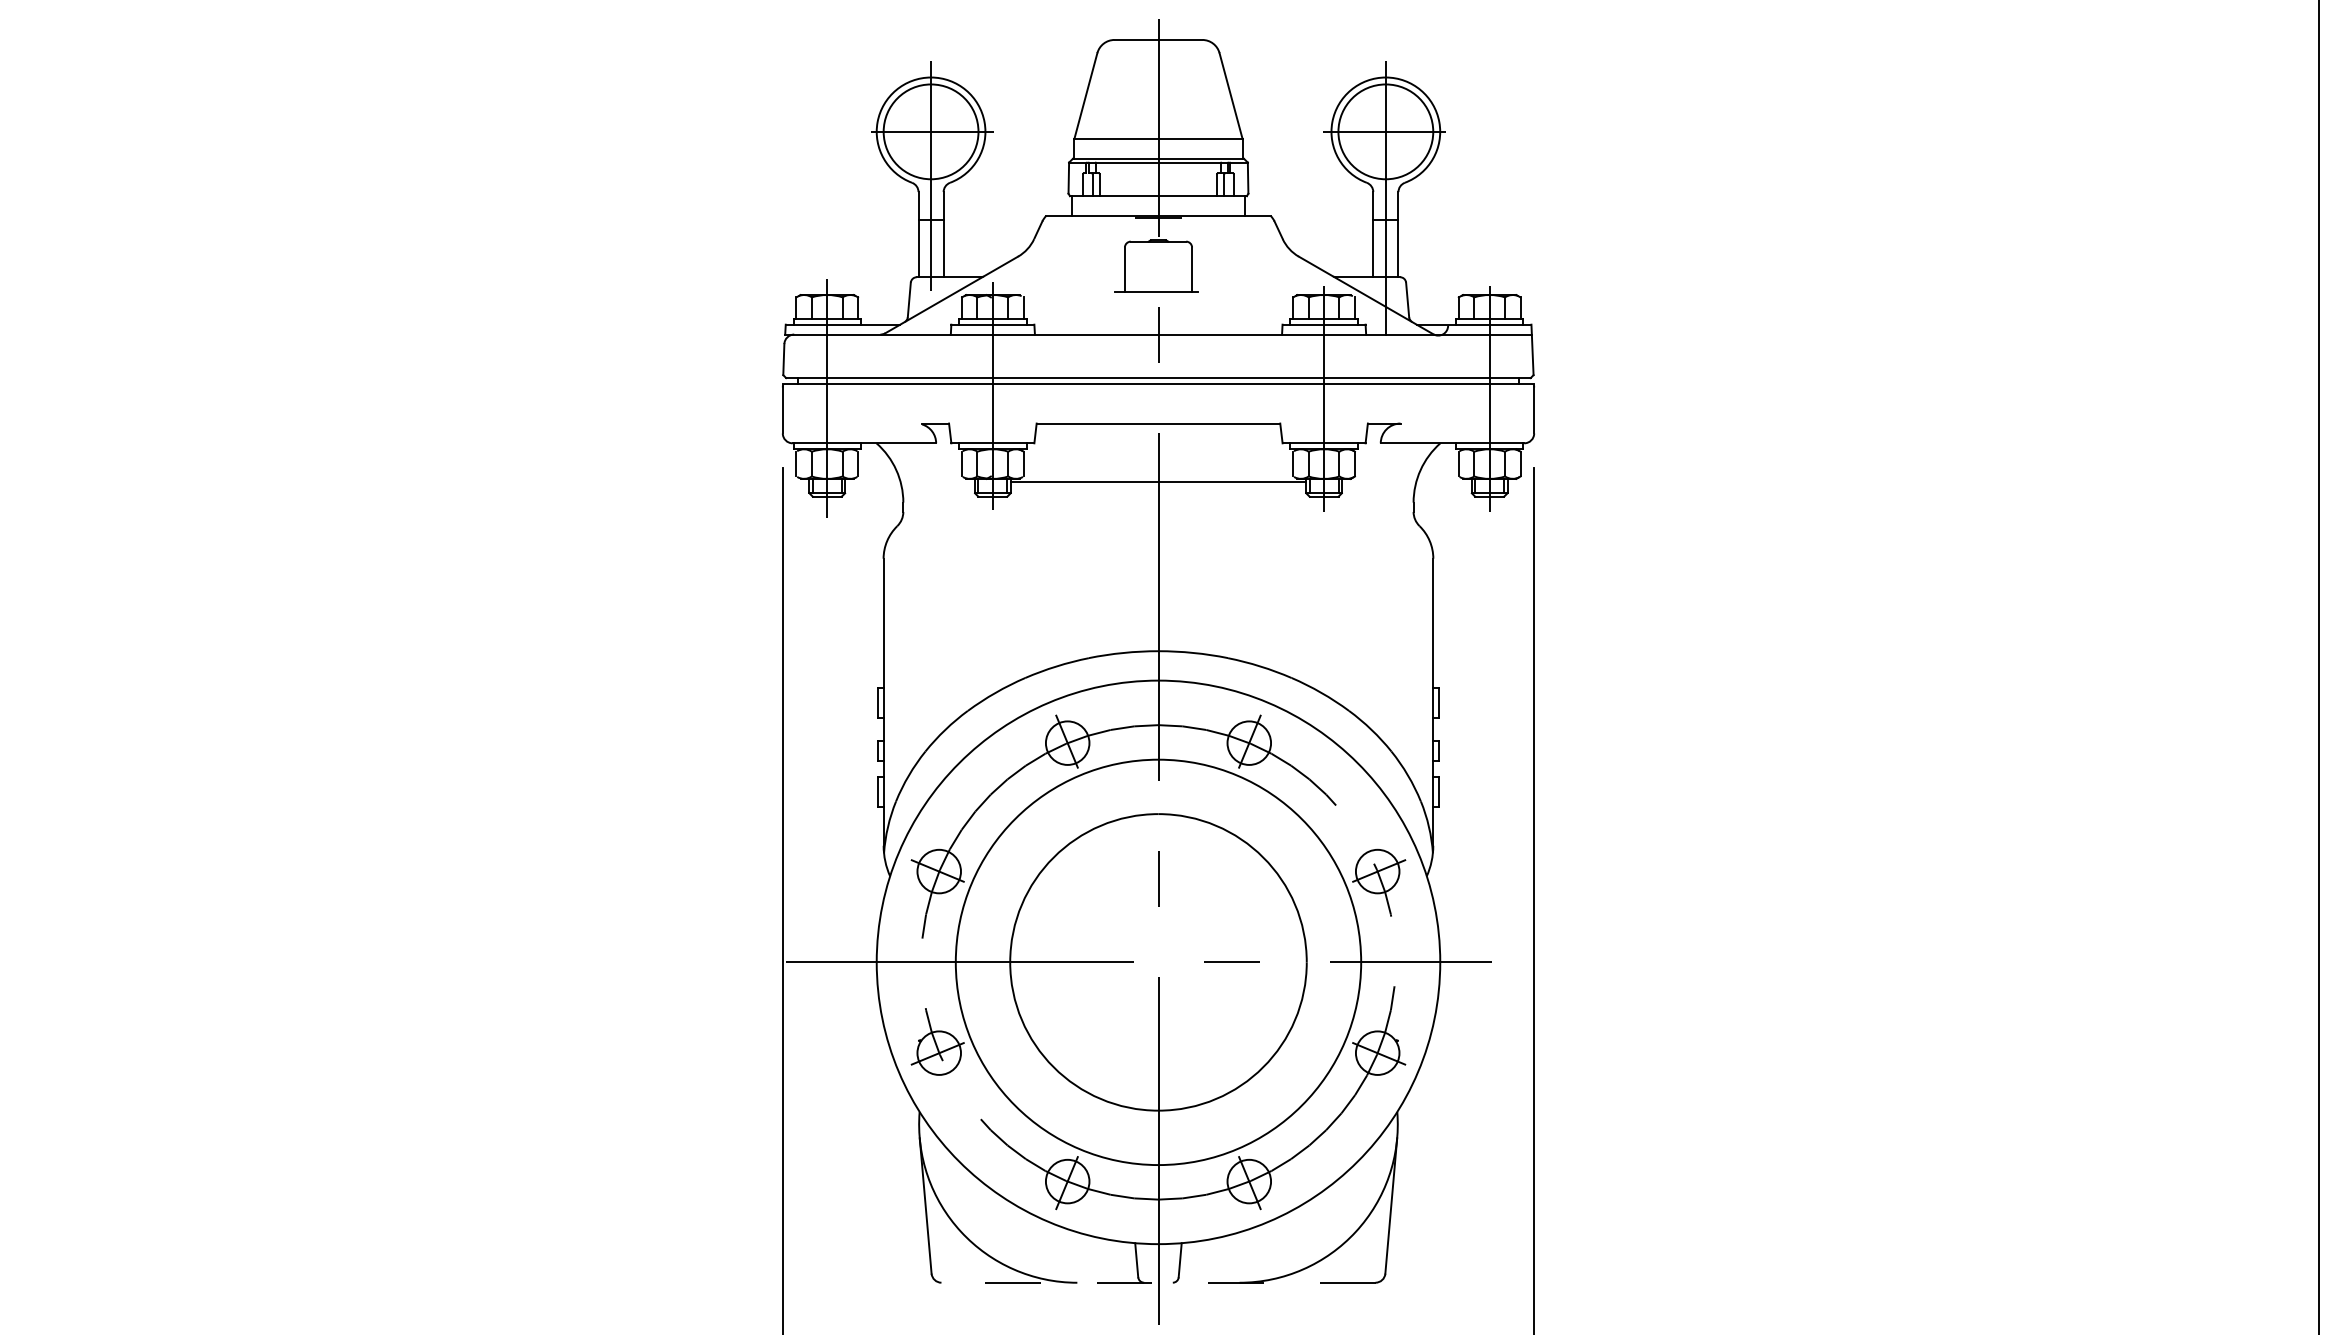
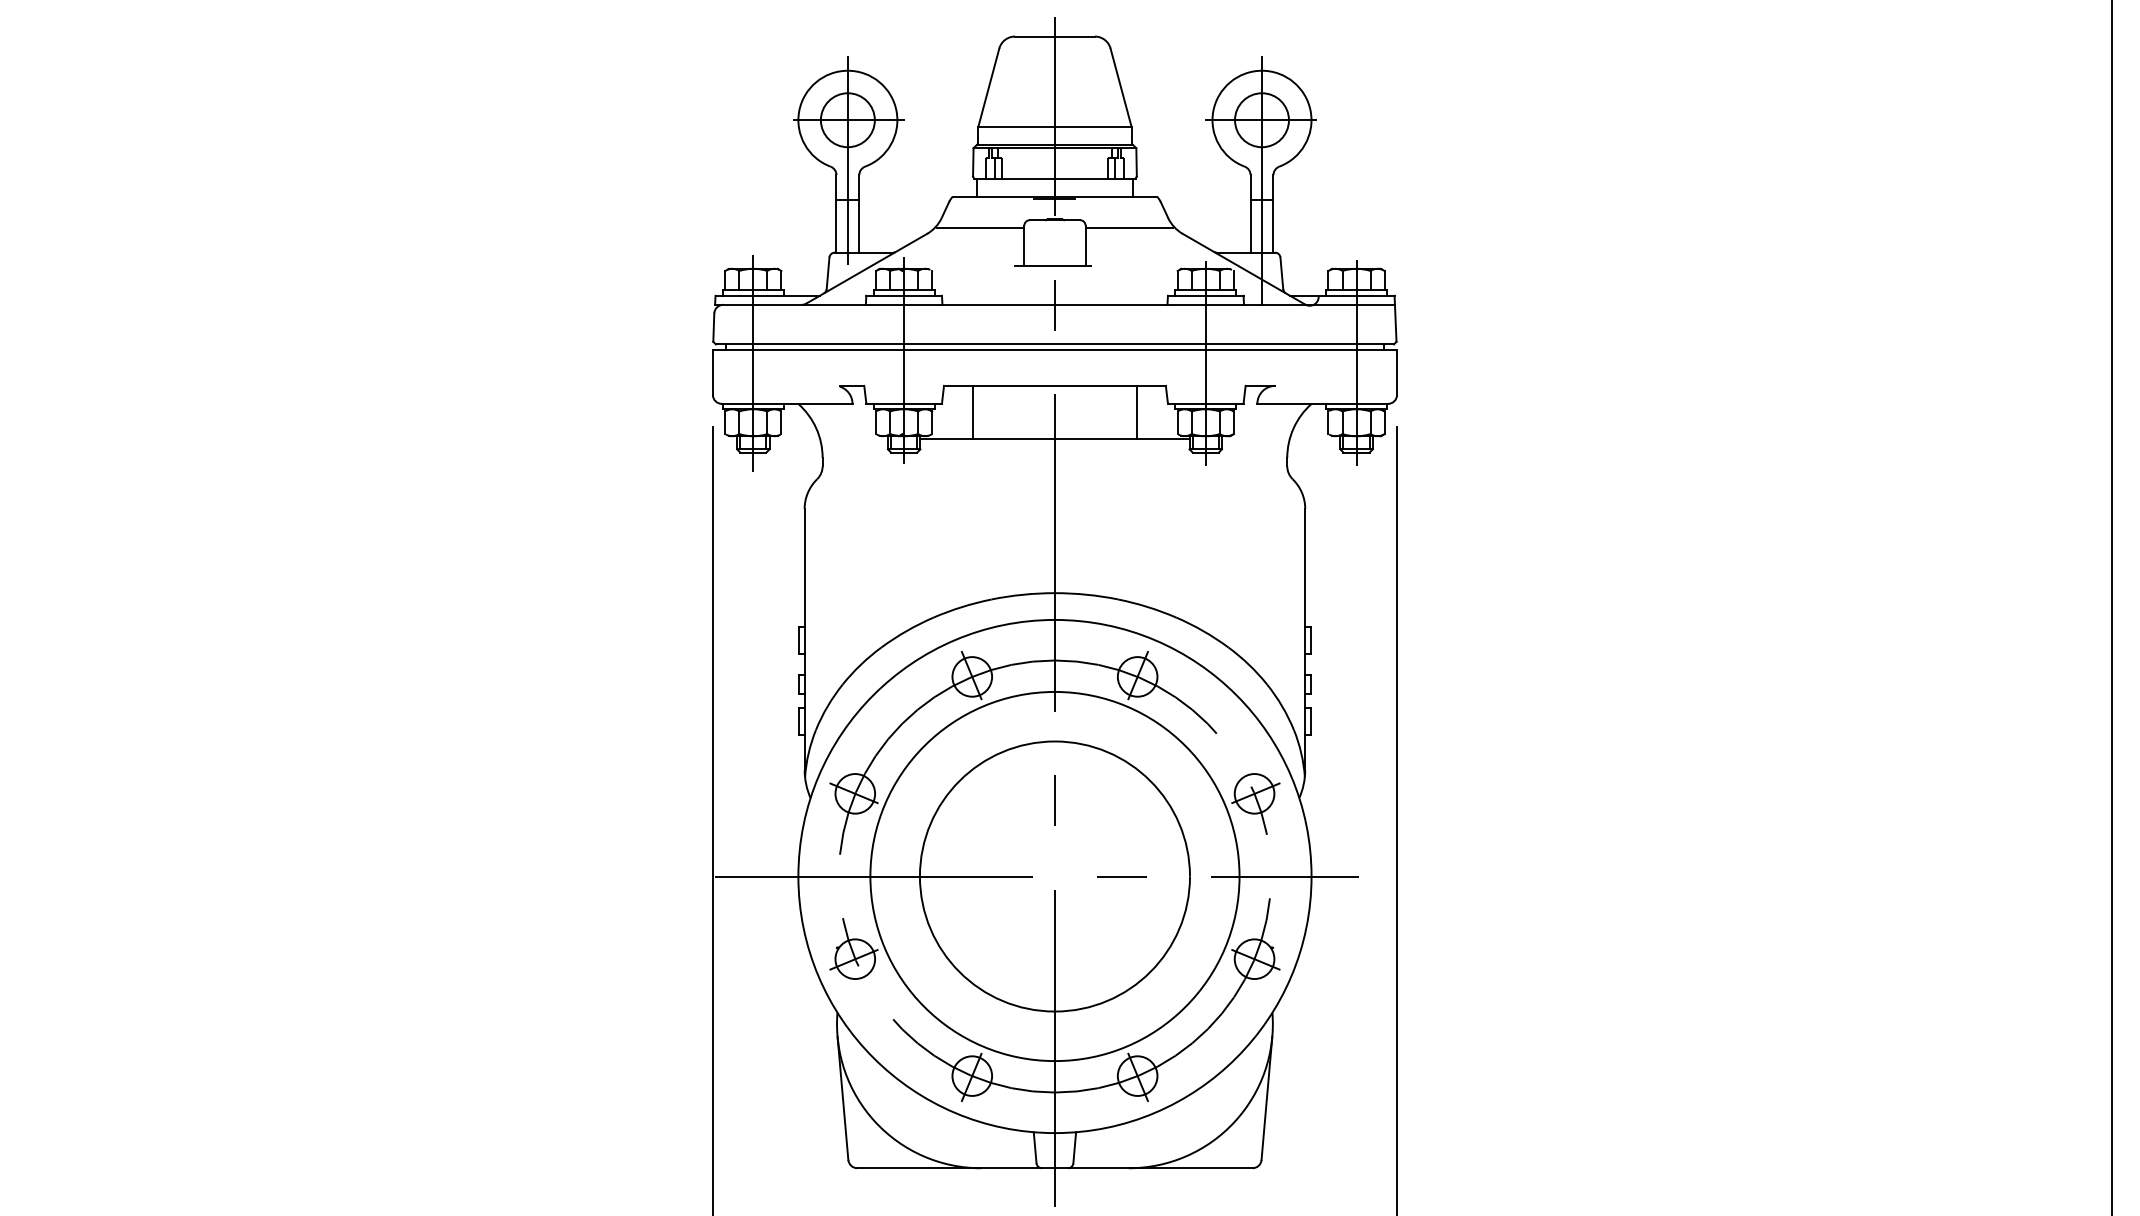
circle: (930, 131) -> (847, 119), size x0.62
circle: (1385, 131) -> (1261, 119), size x0.62
line: (1076, 250) -> (980, 228), added
line: (1240, 250) -> (1129, 228), added
line: (1068, 452) -> (973, 412), added
line: (1248, 452) -> (1136, 412), added
line: (1158, 1282) -> (1054, 1168), dashed -> solid

